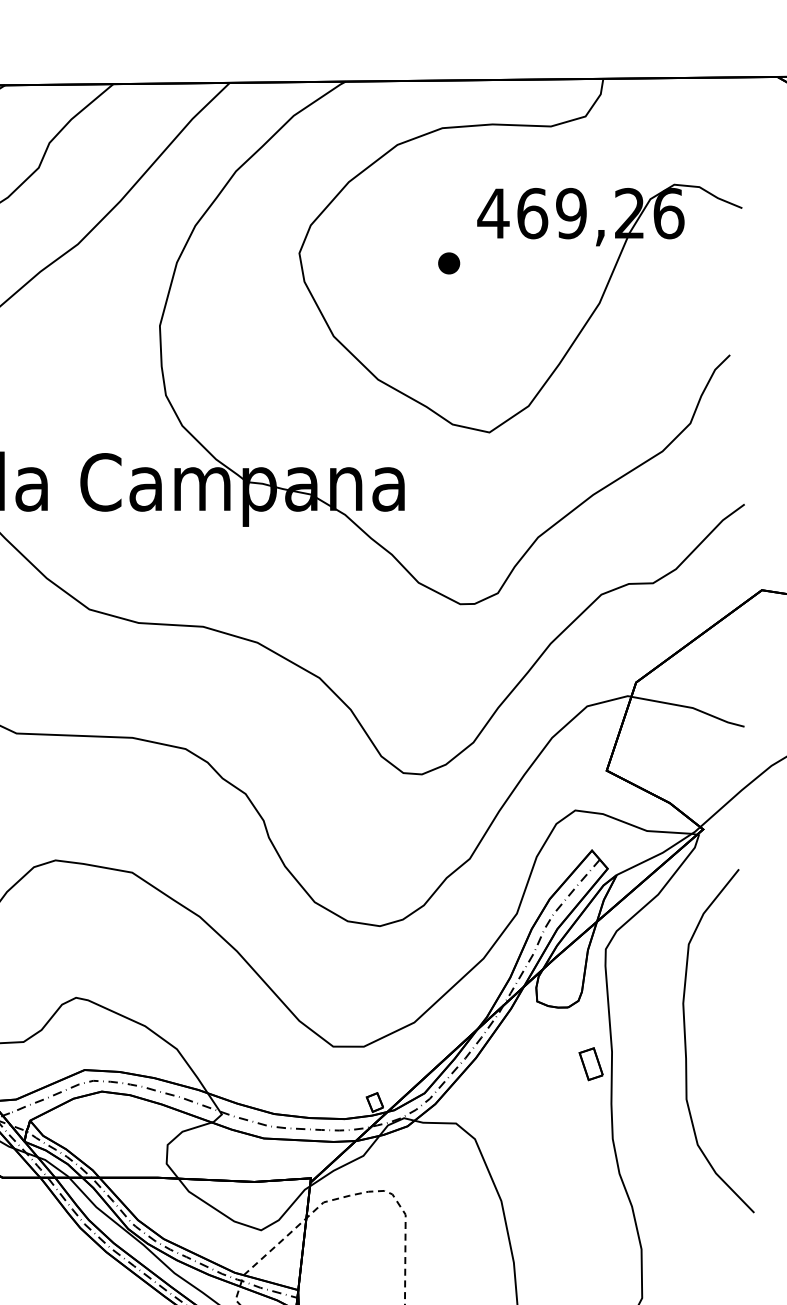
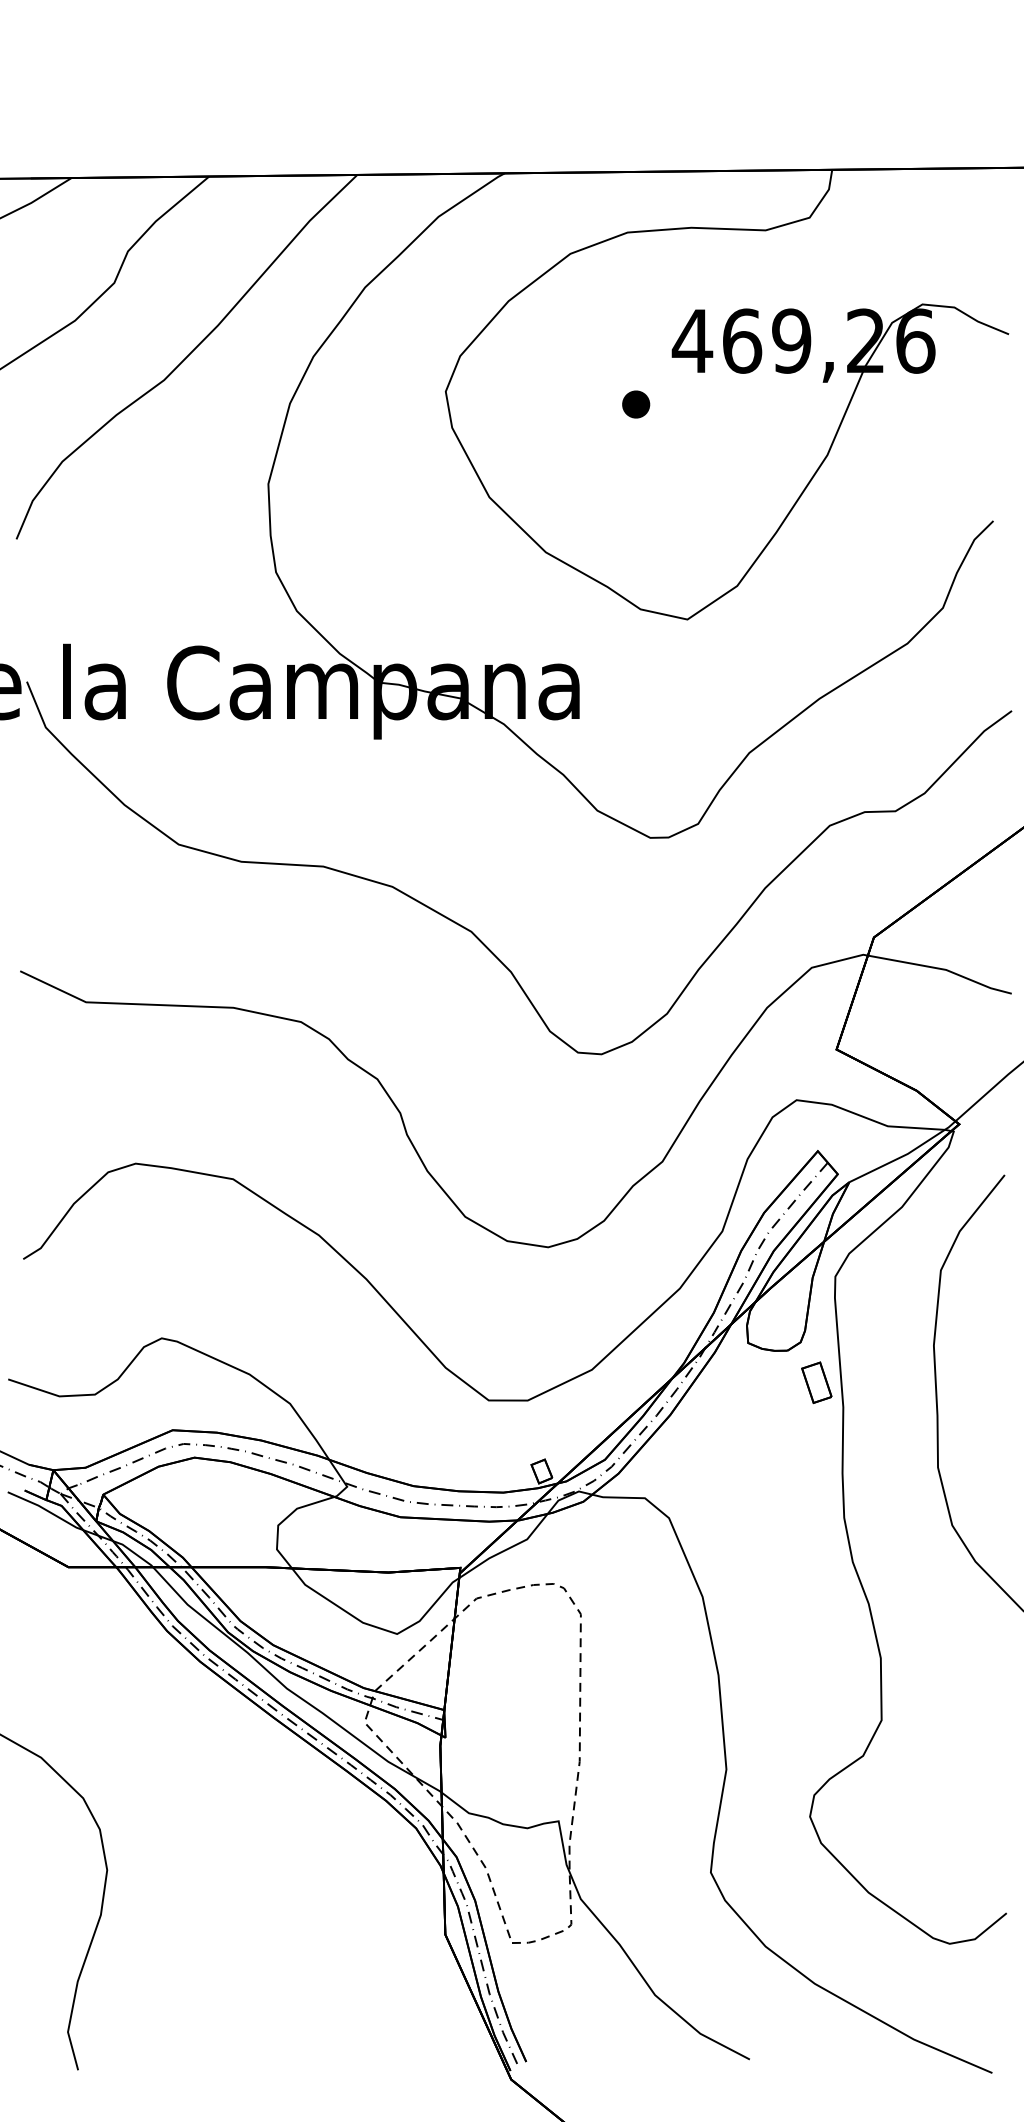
part: (590, 1063) -> (816, 1382), moved

